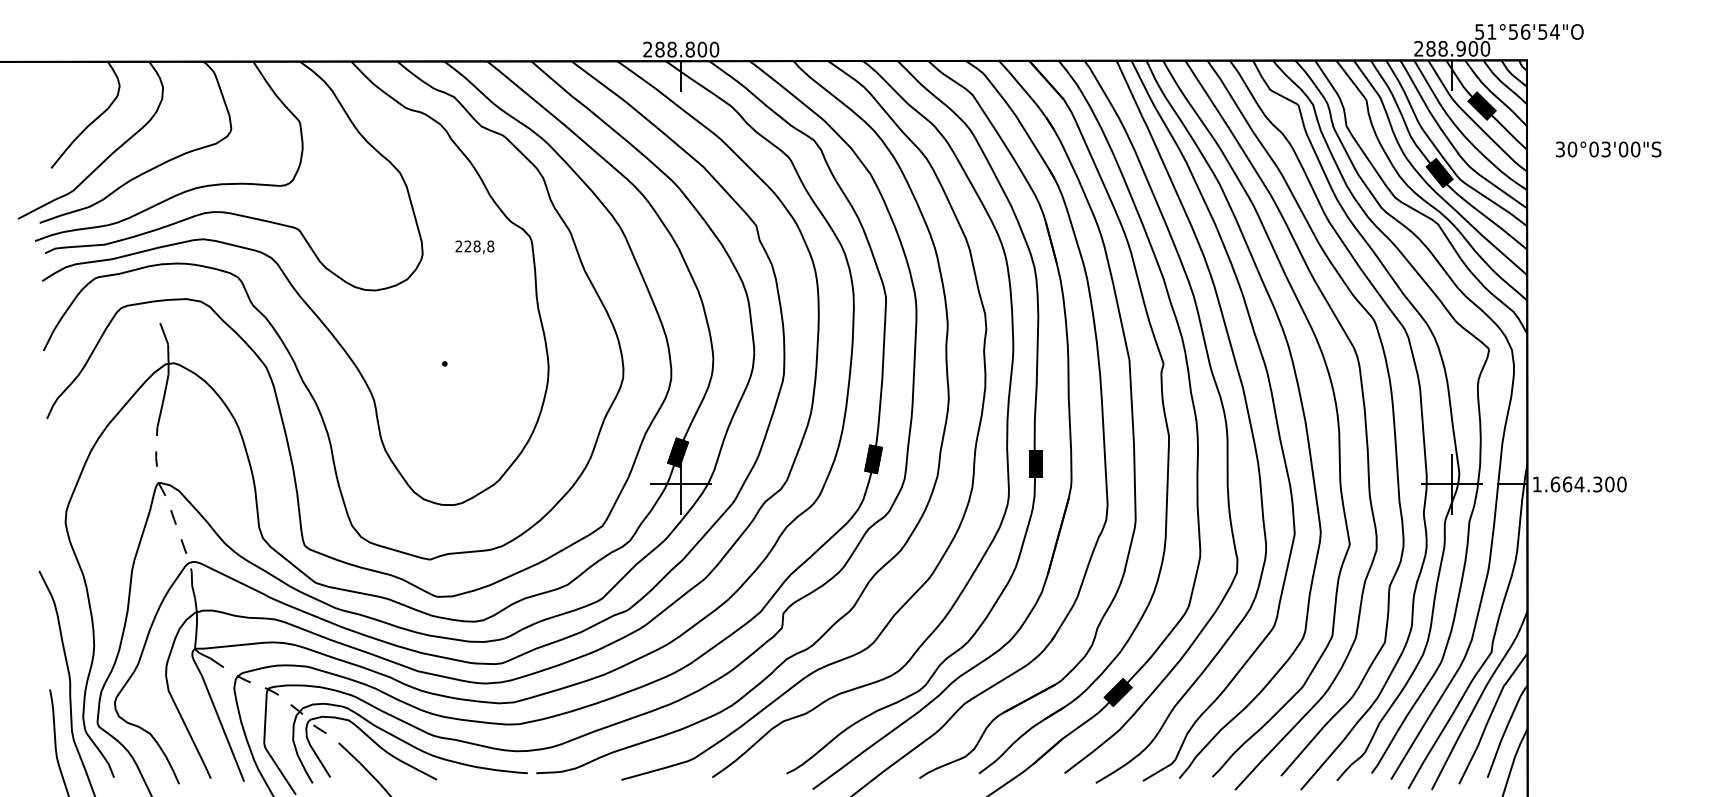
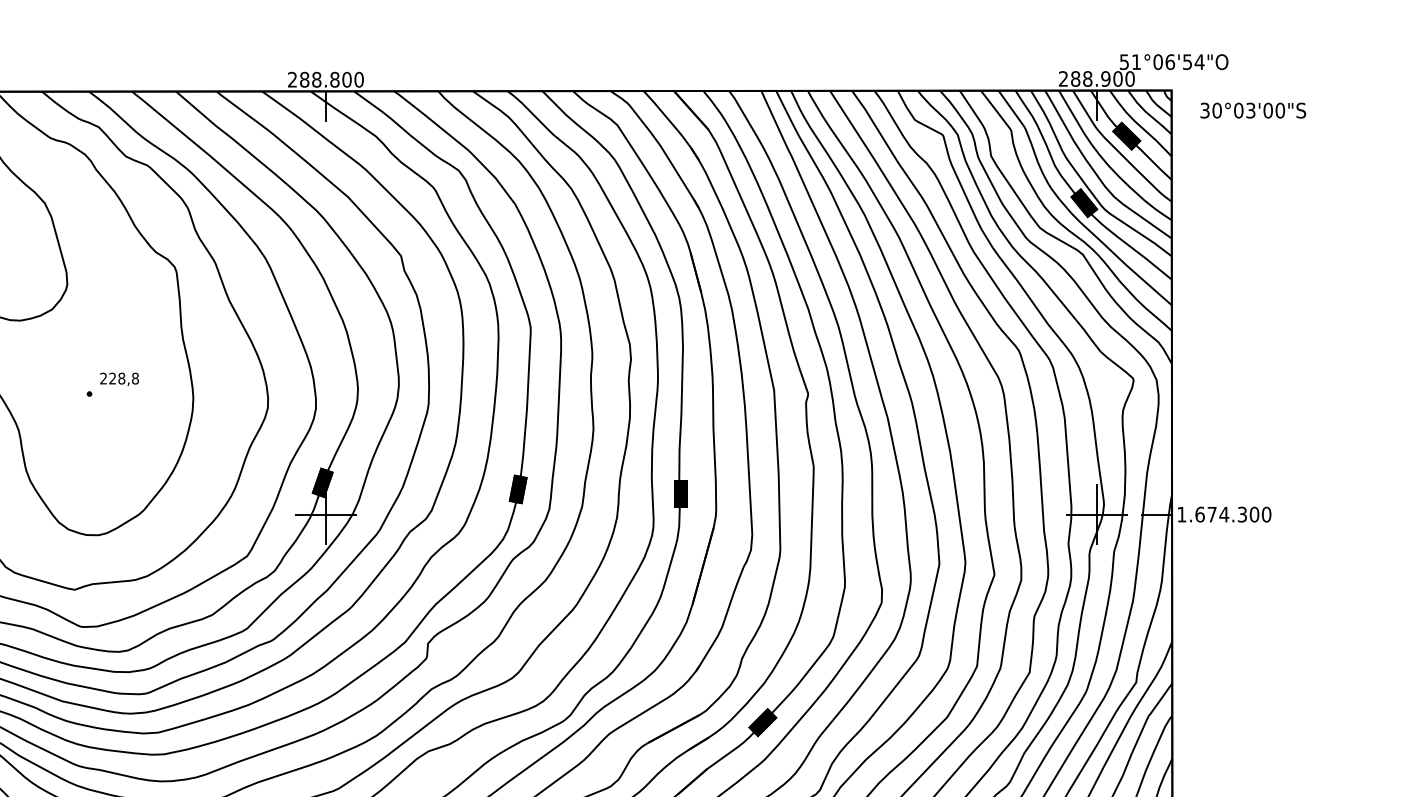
text: (1513, 31) -> (1158, 61), 51°56'54"O -> 51°06'54"O
text: (1608, 149) -> (1253, 110), moved
text: (474, 246) -> (119, 378), moved
text: (1567, 484) -> (1212, 514), 1.664.300 -> 1.674.300

